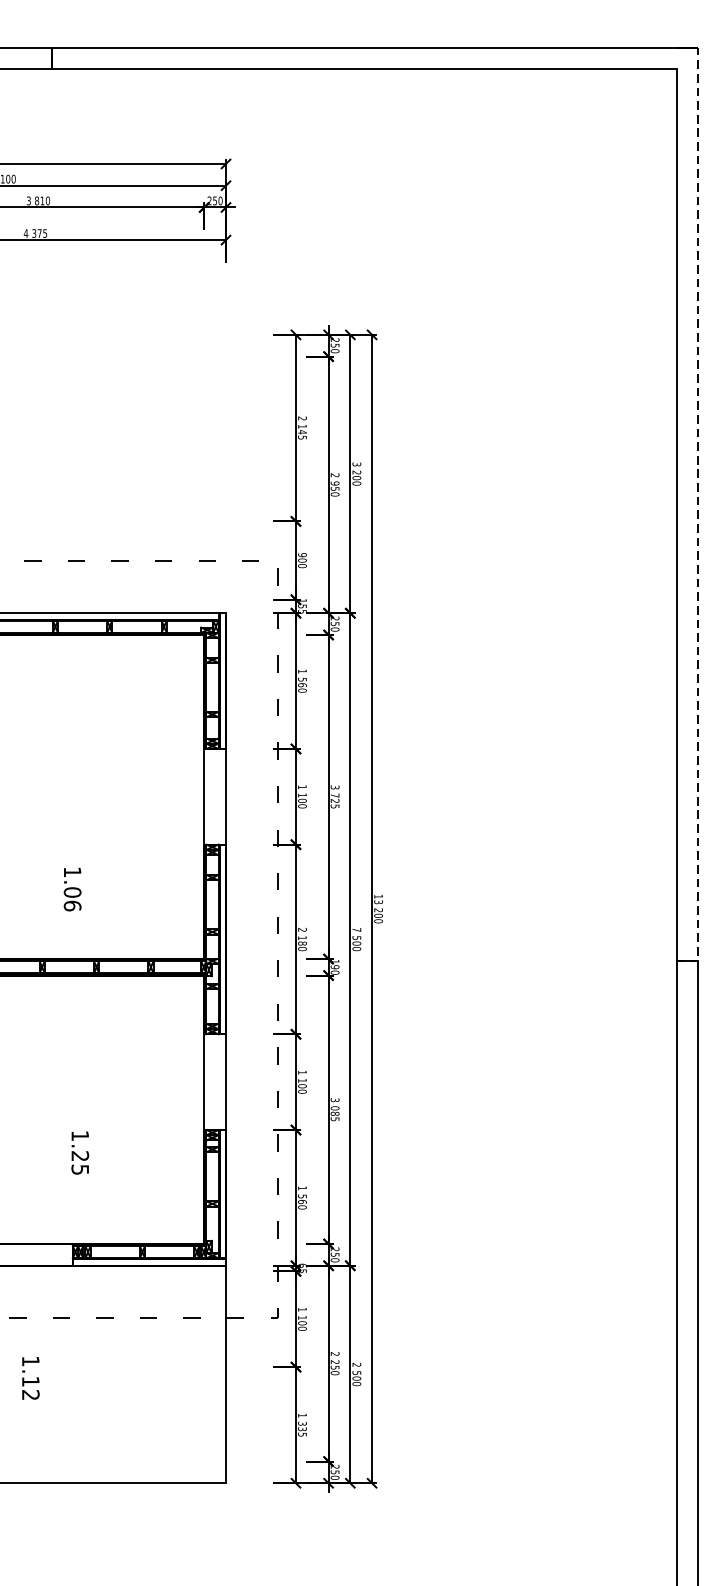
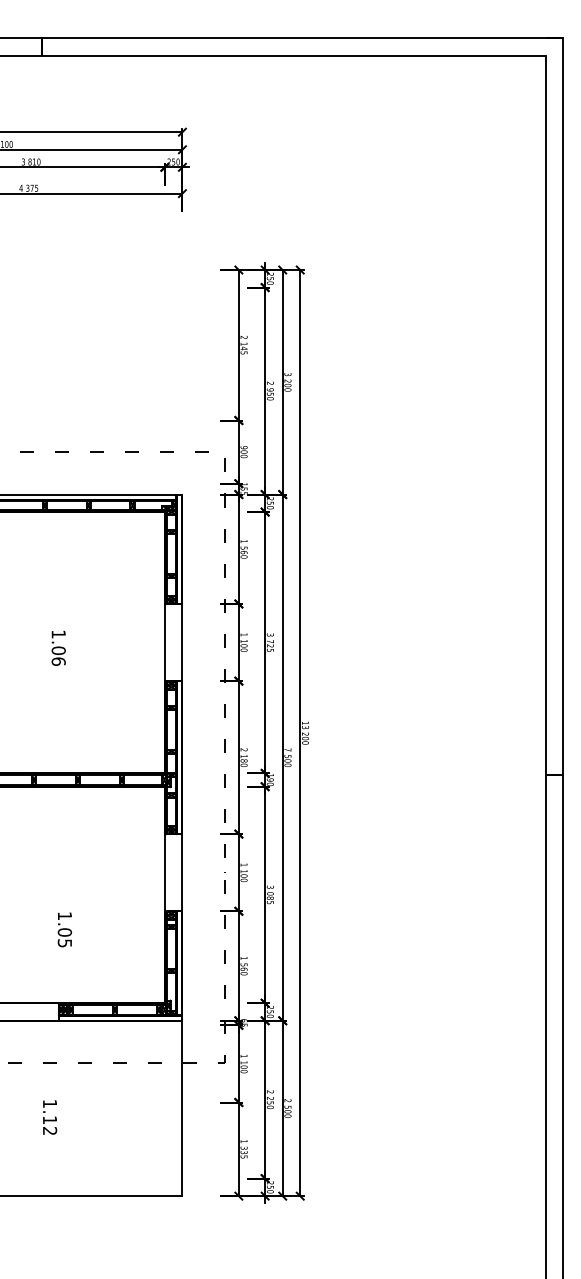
line: (698, 504) -> (563, 406), dashed -> solid
text: (72, 888) -> (58, 647), moved
text: (79, 1156) -> (64, 932), 1.25 -> 1.05
text: (31, 1378) -> (50, 1117), moved

